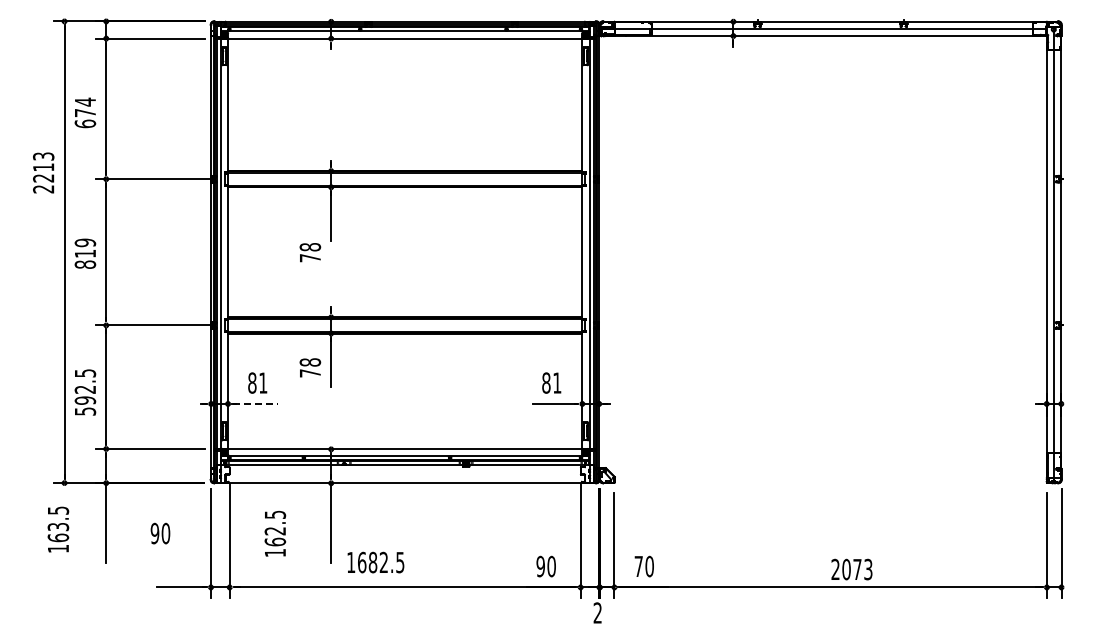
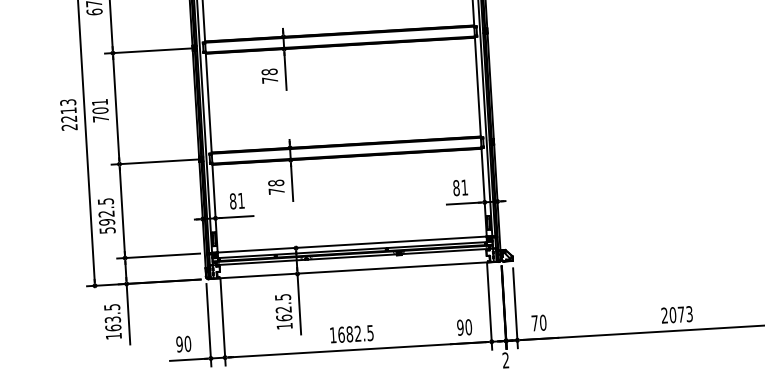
text: (43, 172) -> (68, 114), moved
text: (310, 252) -> (269, 76), moved
text: (85, 253) -> (100, 110), 819 -> 701
line: (256, 403) -> (237, 216), dashed -> solid
text: (58, 529) -> (113, 321), moved
text: (160, 533) -> (183, 344), moved
text: (275, 533) -> (283, 311), moved
text: (375, 562) -> (351, 334), moved
text: (851, 569) -> (676, 314), moved

